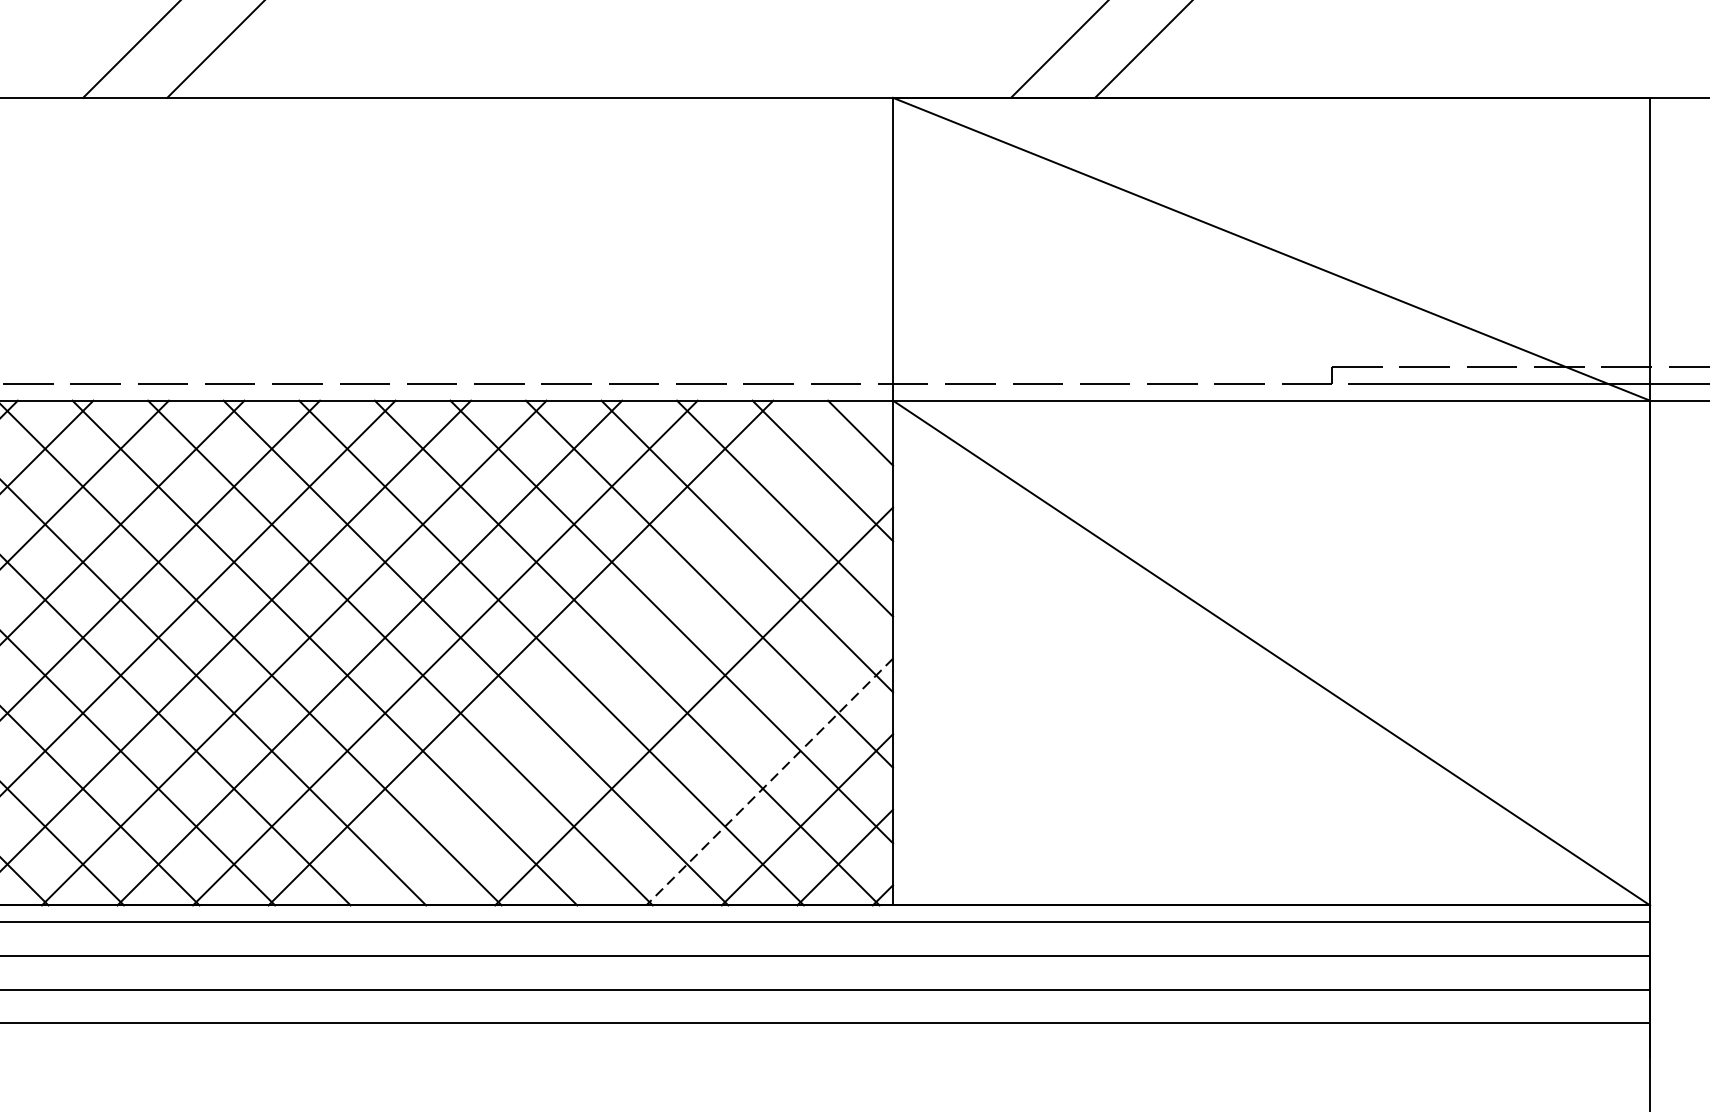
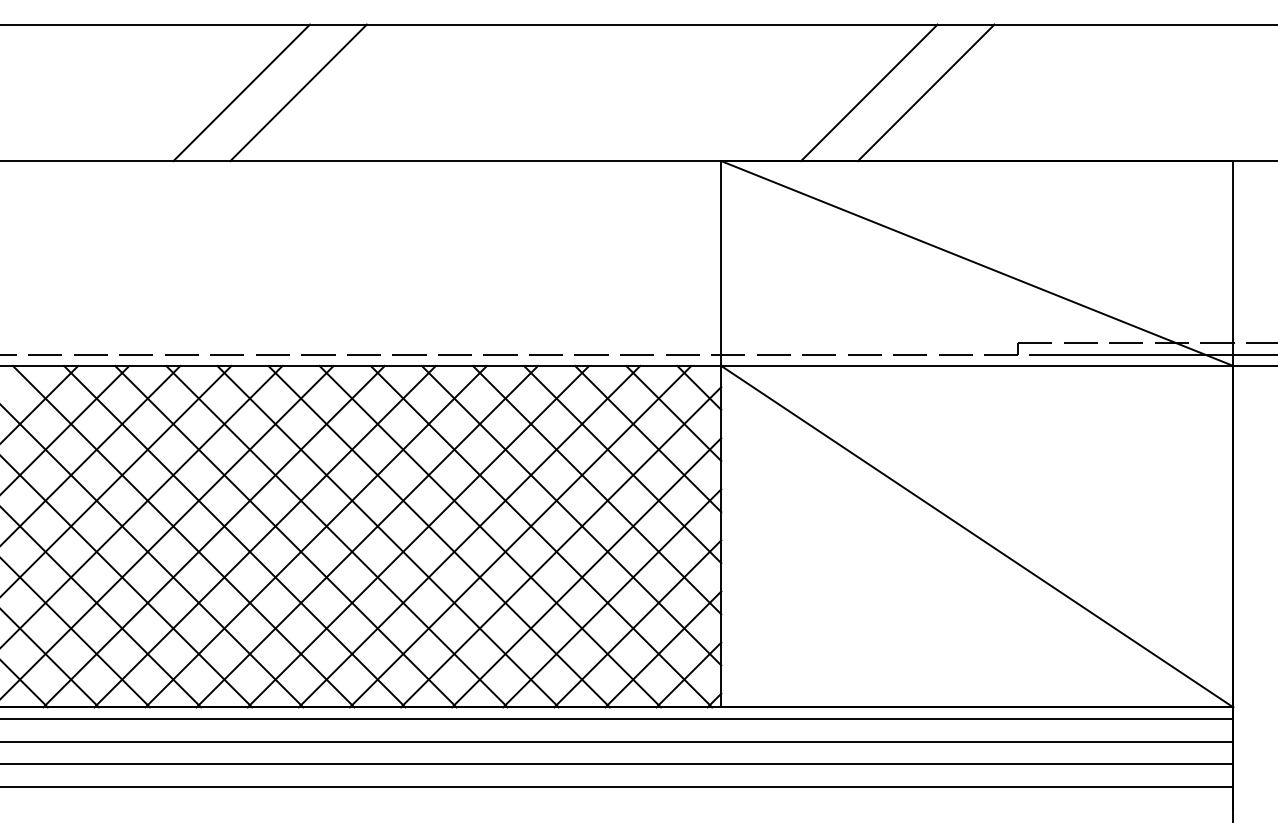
line: (596, 652) -> (520, 536), added
line: (656, 669) -> (561, 547), added
line: (732, 744) -> (612, 598), added
line: (769, 782) -> (637, 624), dashed -> solid

